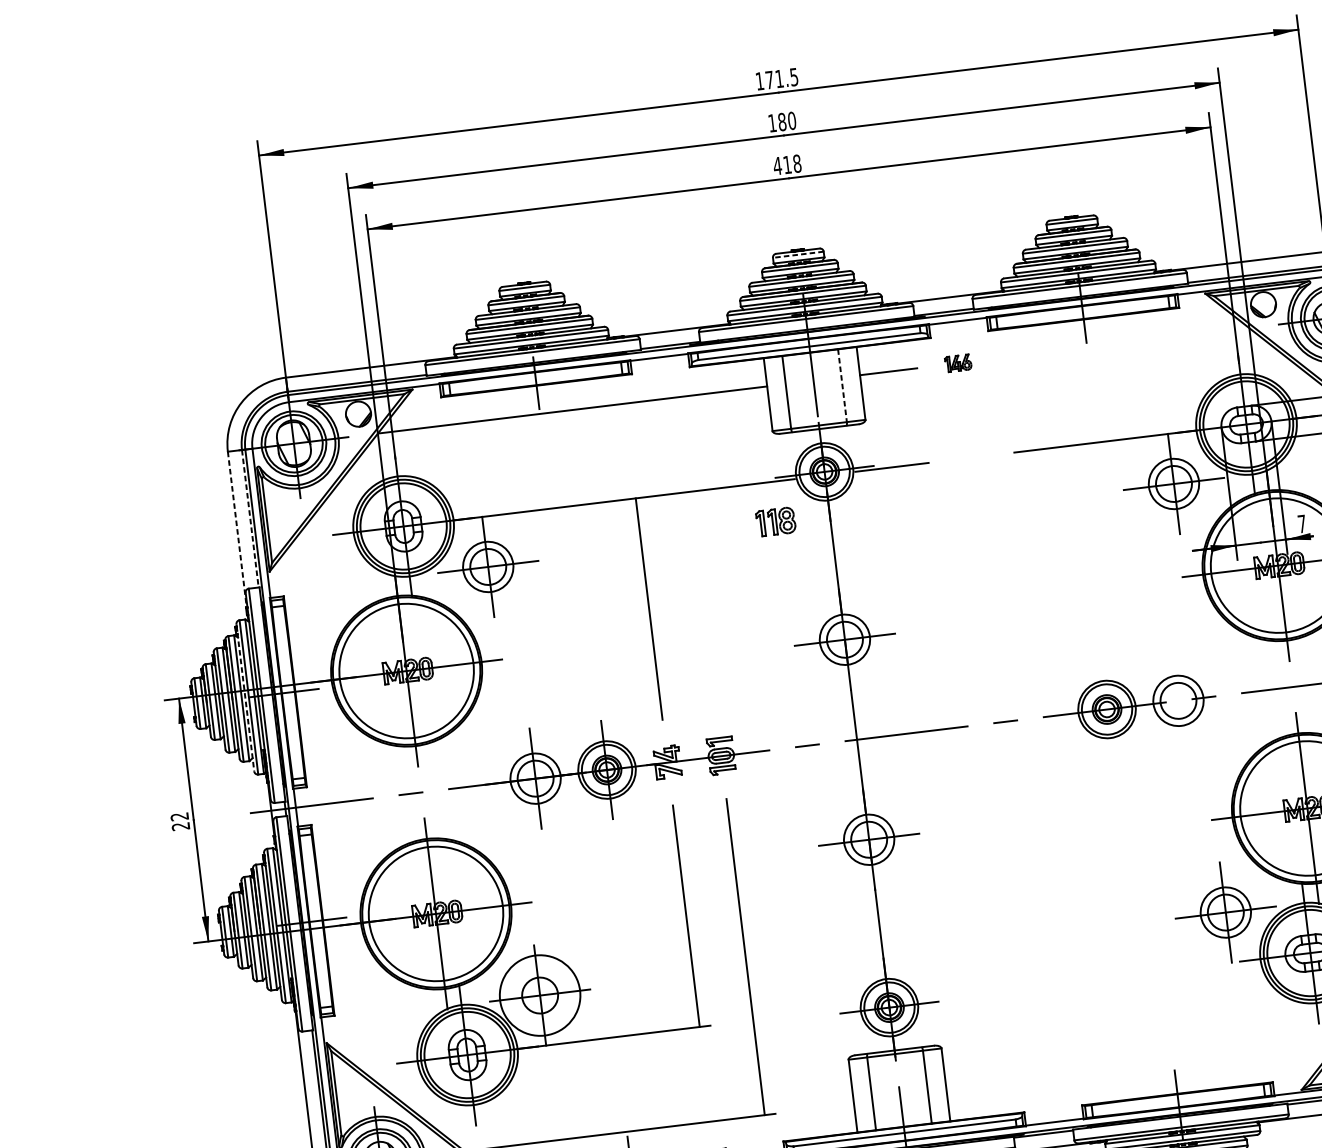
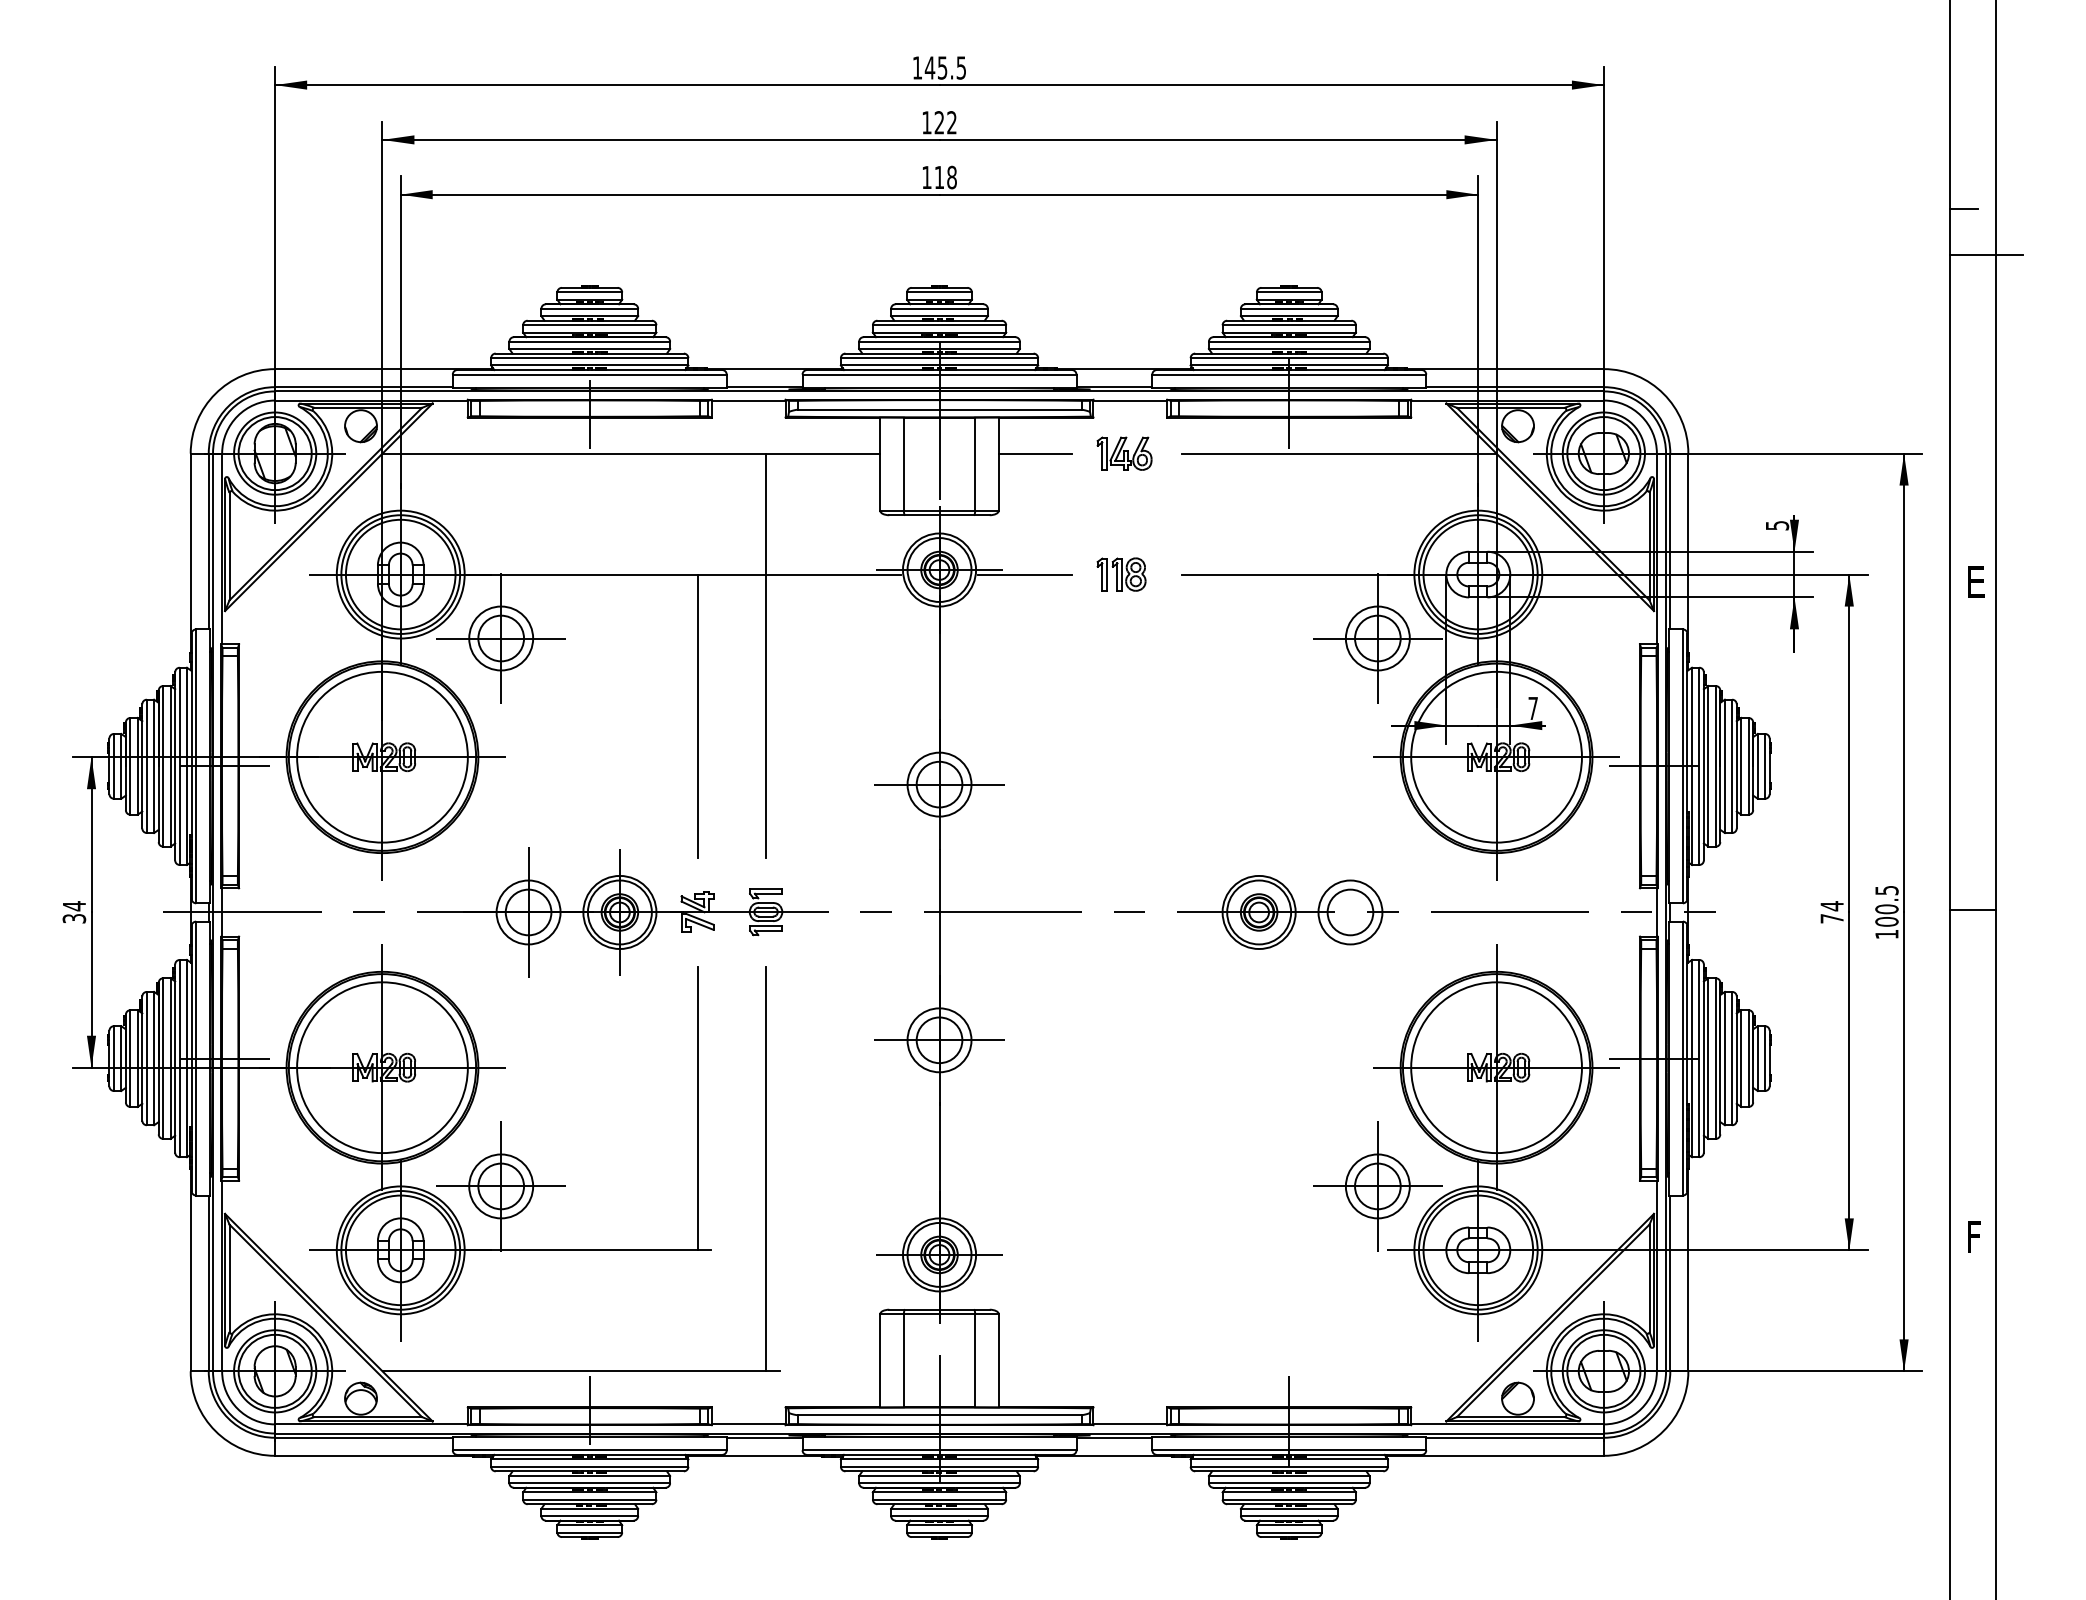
text: (773, 79) -> (935, 67), 171.5 -> 145.5
text: (786, 121) -> (945, 122), 180 -> 122
text: (777, 166) -> (926, 177), 418 -> 118
line: (798, 254) -> (939, 292), dashed -> solid
line: (1125, 343) -> (1338, 453), added
part: (958, 363) -> (1124, 453), size x1.67
line: (842, 385) -> (975, 464), dashed -> solid
line: (250, 518) -> (208, 541), dashed -> solid
part: (775, 521) -> (1121, 574), moved
line: (237, 529) -> (190, 553), dashed -> solid
line: (697, 555) -> (766, 655), added
line: (245, 697) -> (175, 766), dashed -> solid
text: (180, 821) -> (74, 912), 22 -> 34
circle: (540, 995) -> (501, 1186), size x0.62

